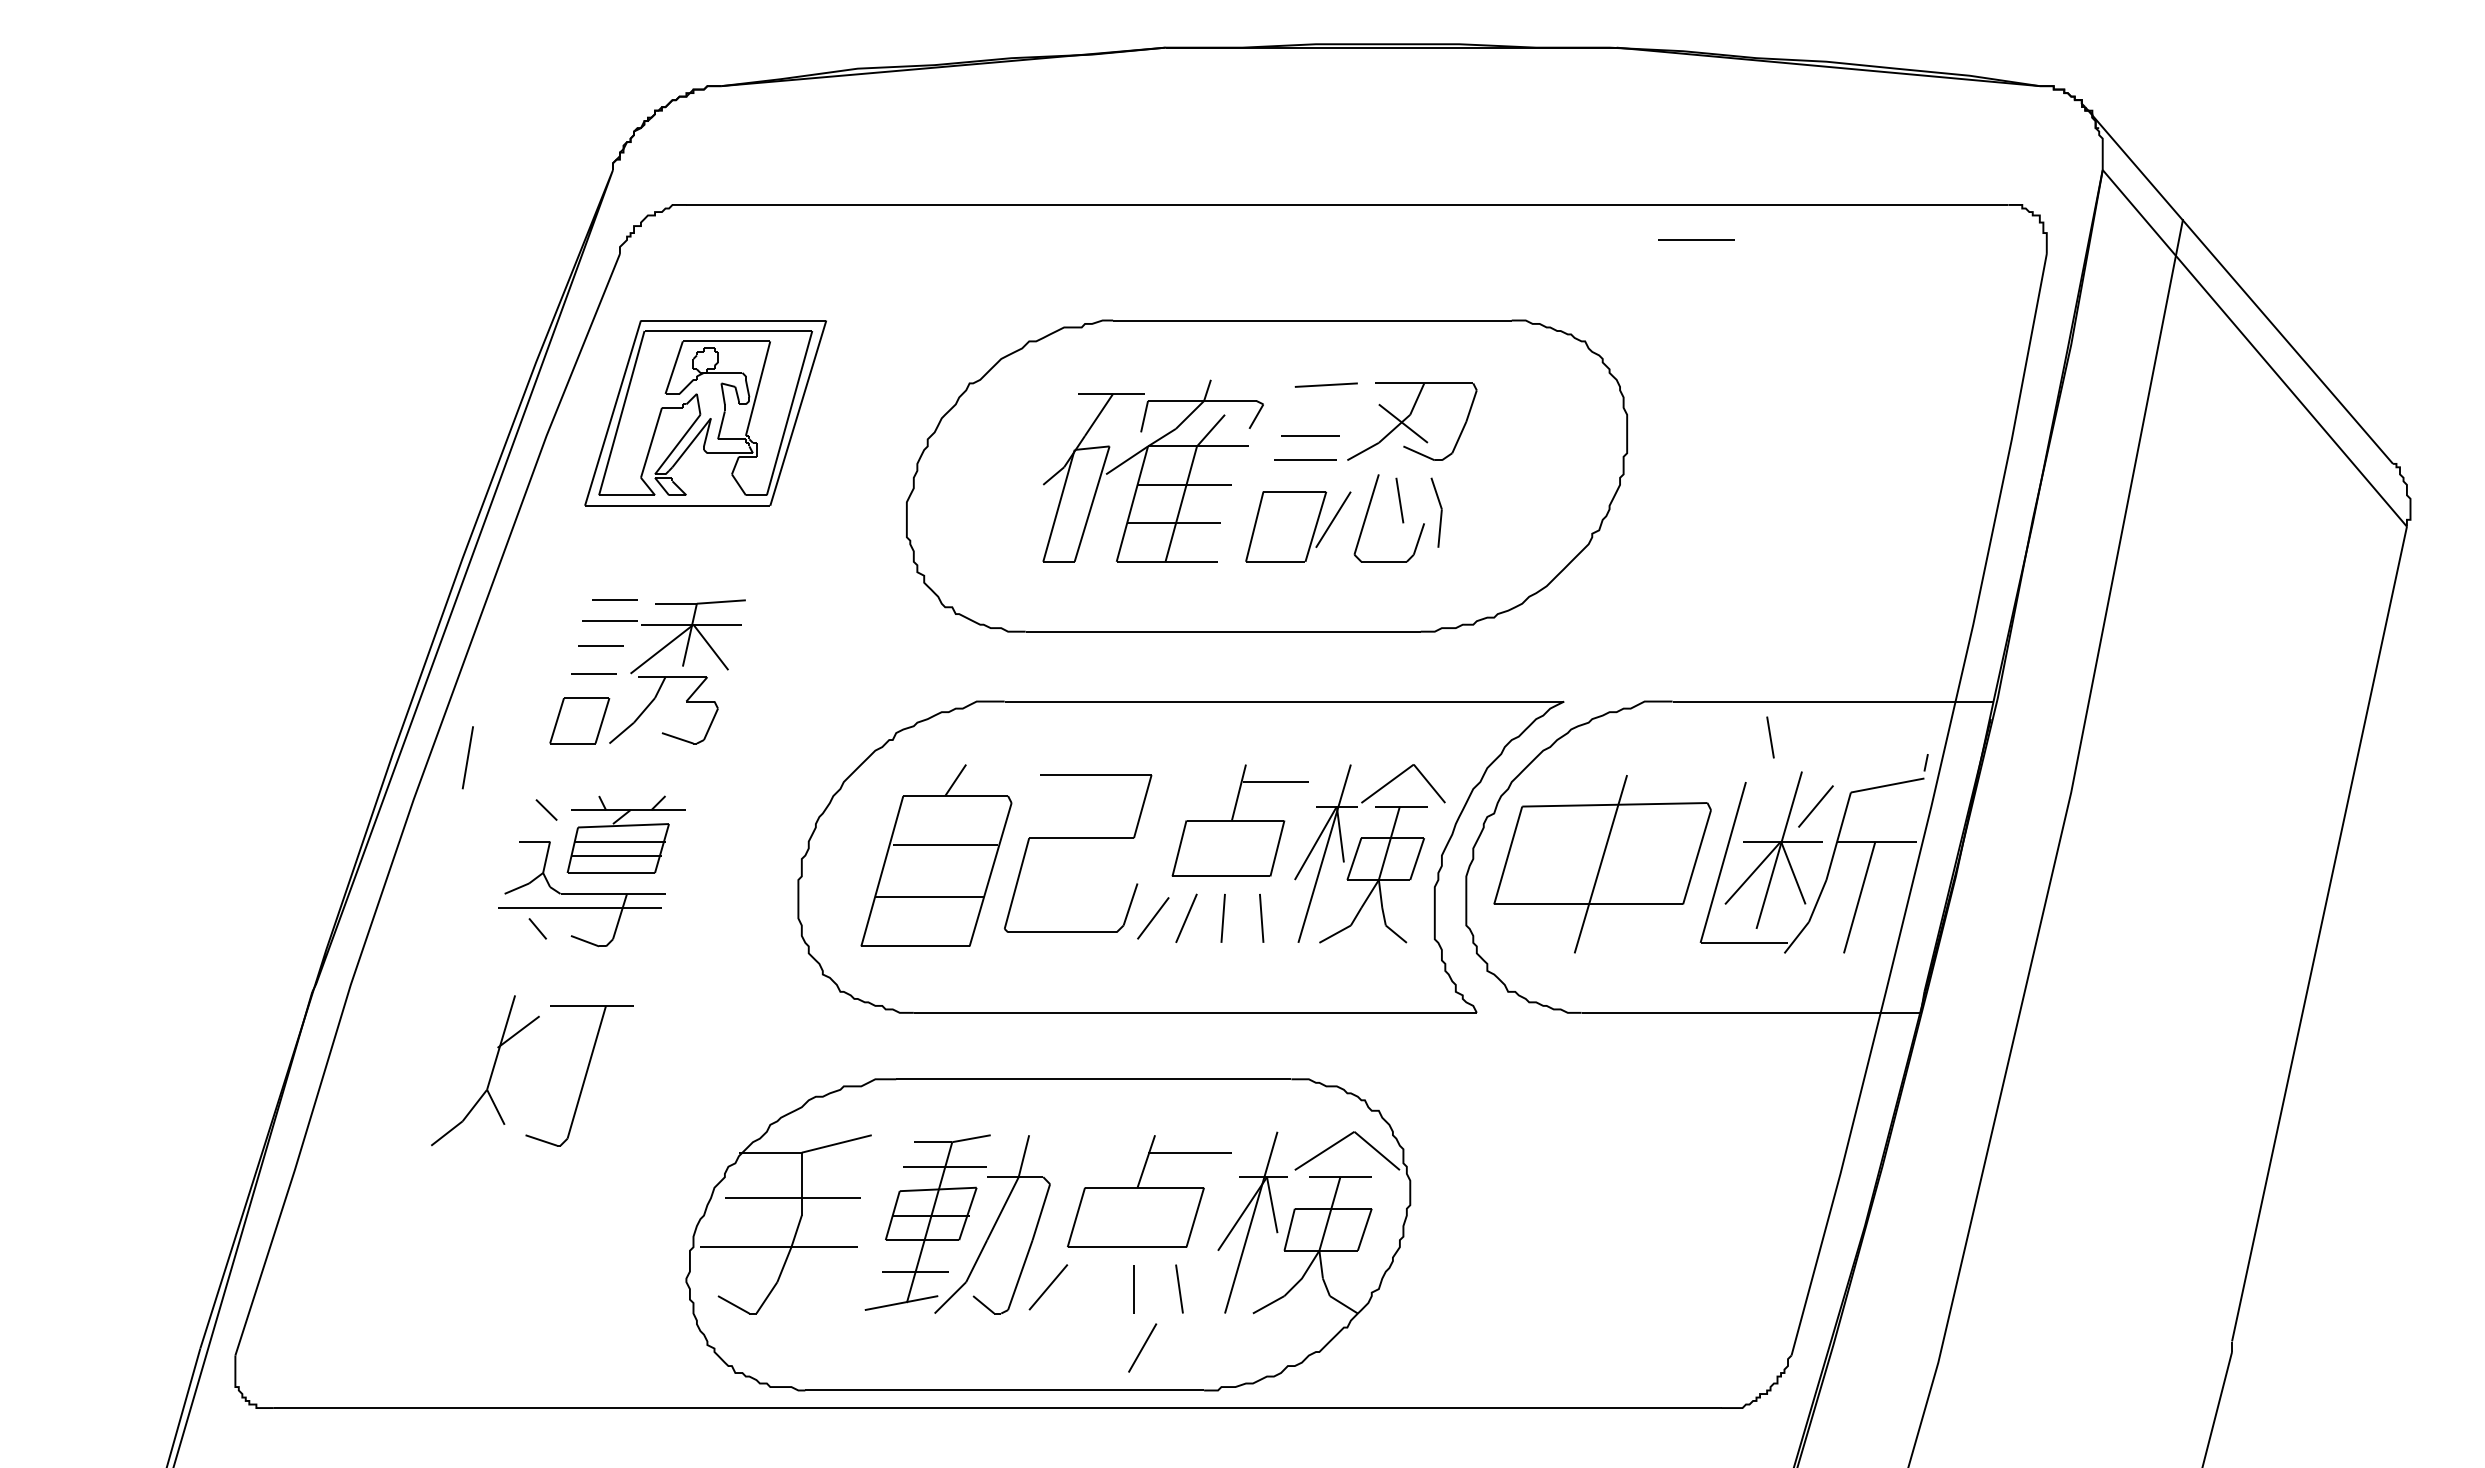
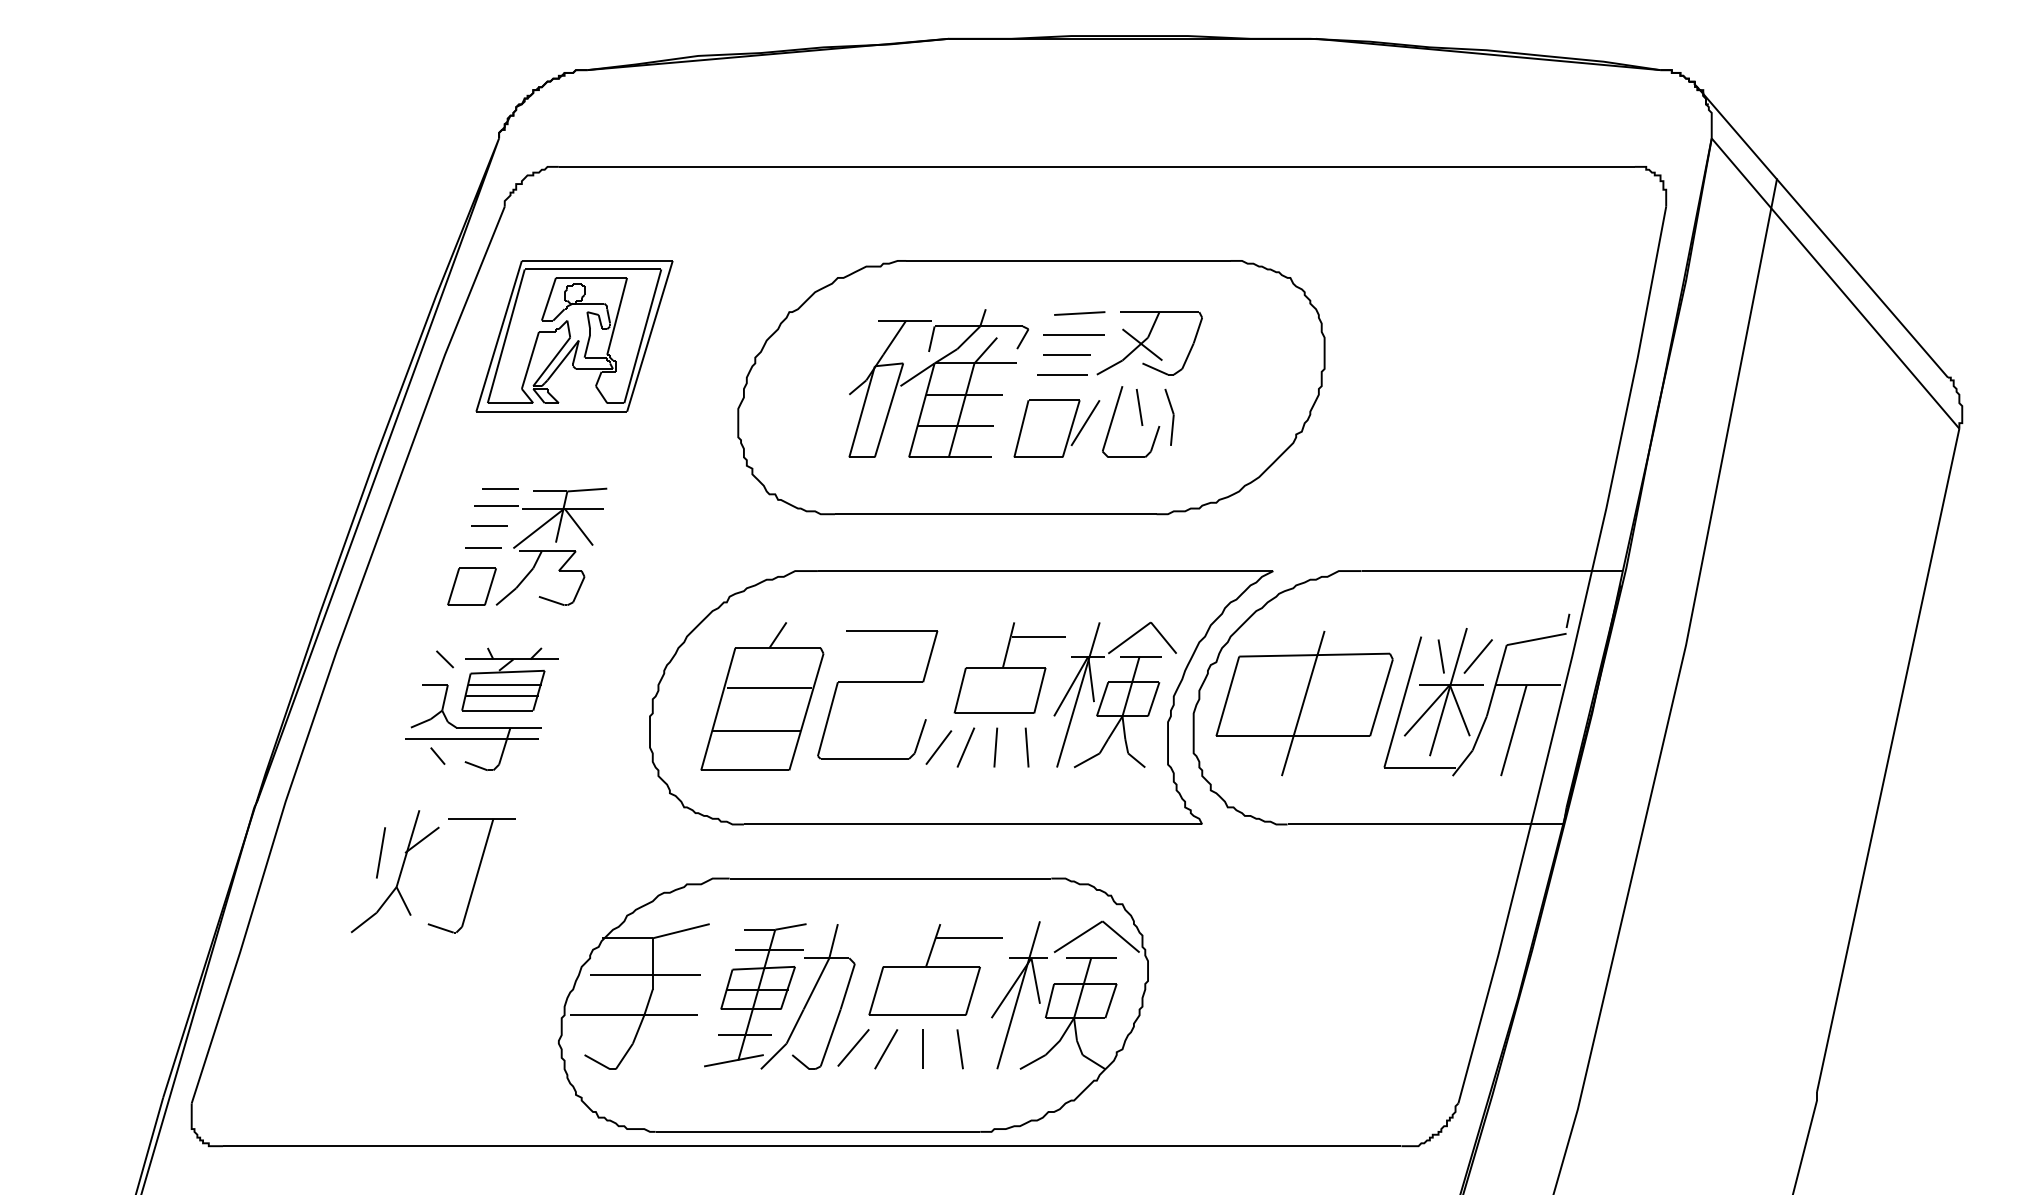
line: (1696, 239) -> (1074, 334), moved
line: (1770, 737) -> (1441, 656), moved
line: (467, 757) -> (380, 852), moved
line: (1142, 1347) -> (886, 1048), moved

